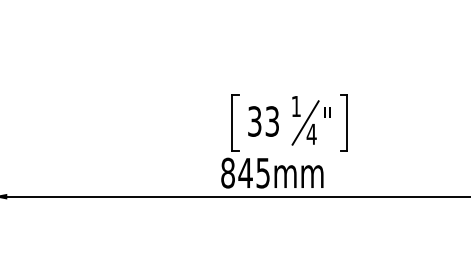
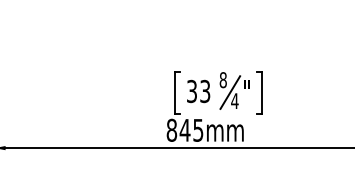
text: (295, 106) -> (222, 80), 1 -> 8

